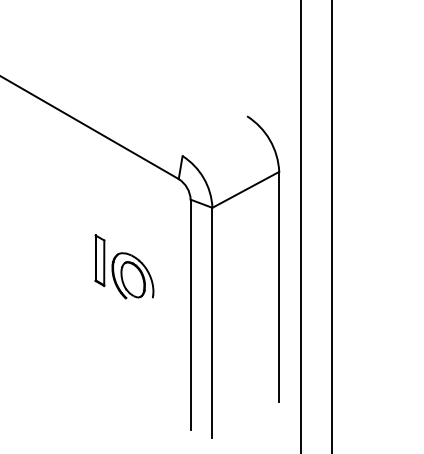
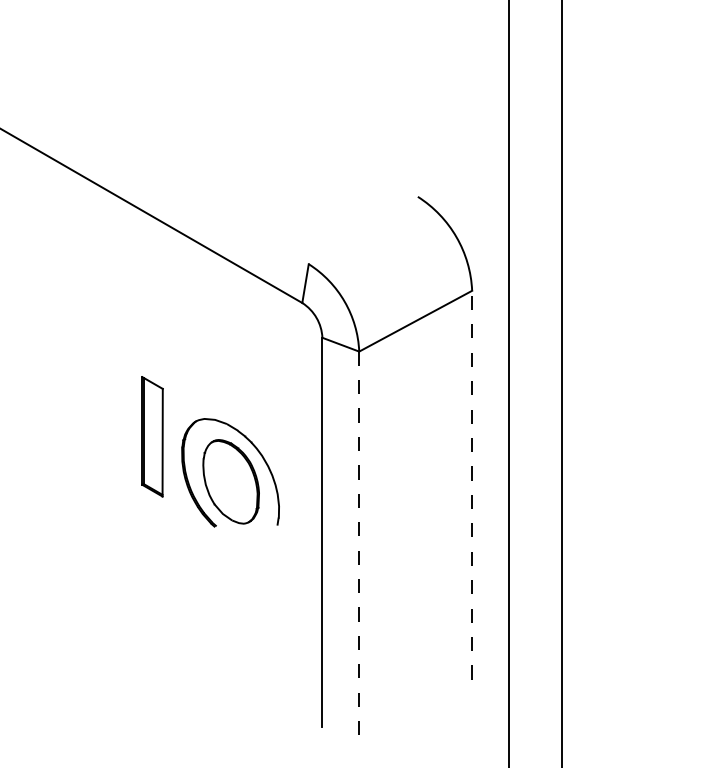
part: (124, 266) -> (210, 450), size x1.4
line: (279, 286) -> (472, 484), solid -> dashed
line: (212, 322) -> (359, 545), solid -> dashed

